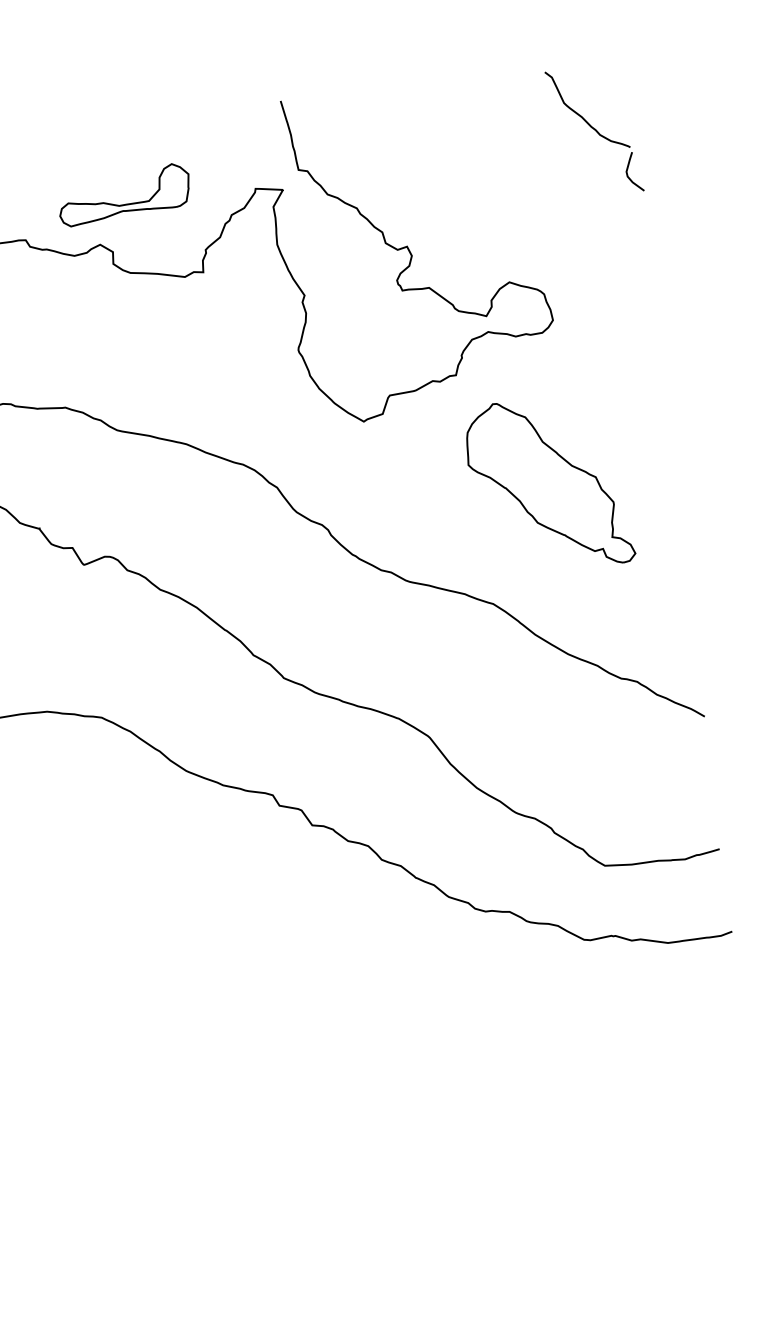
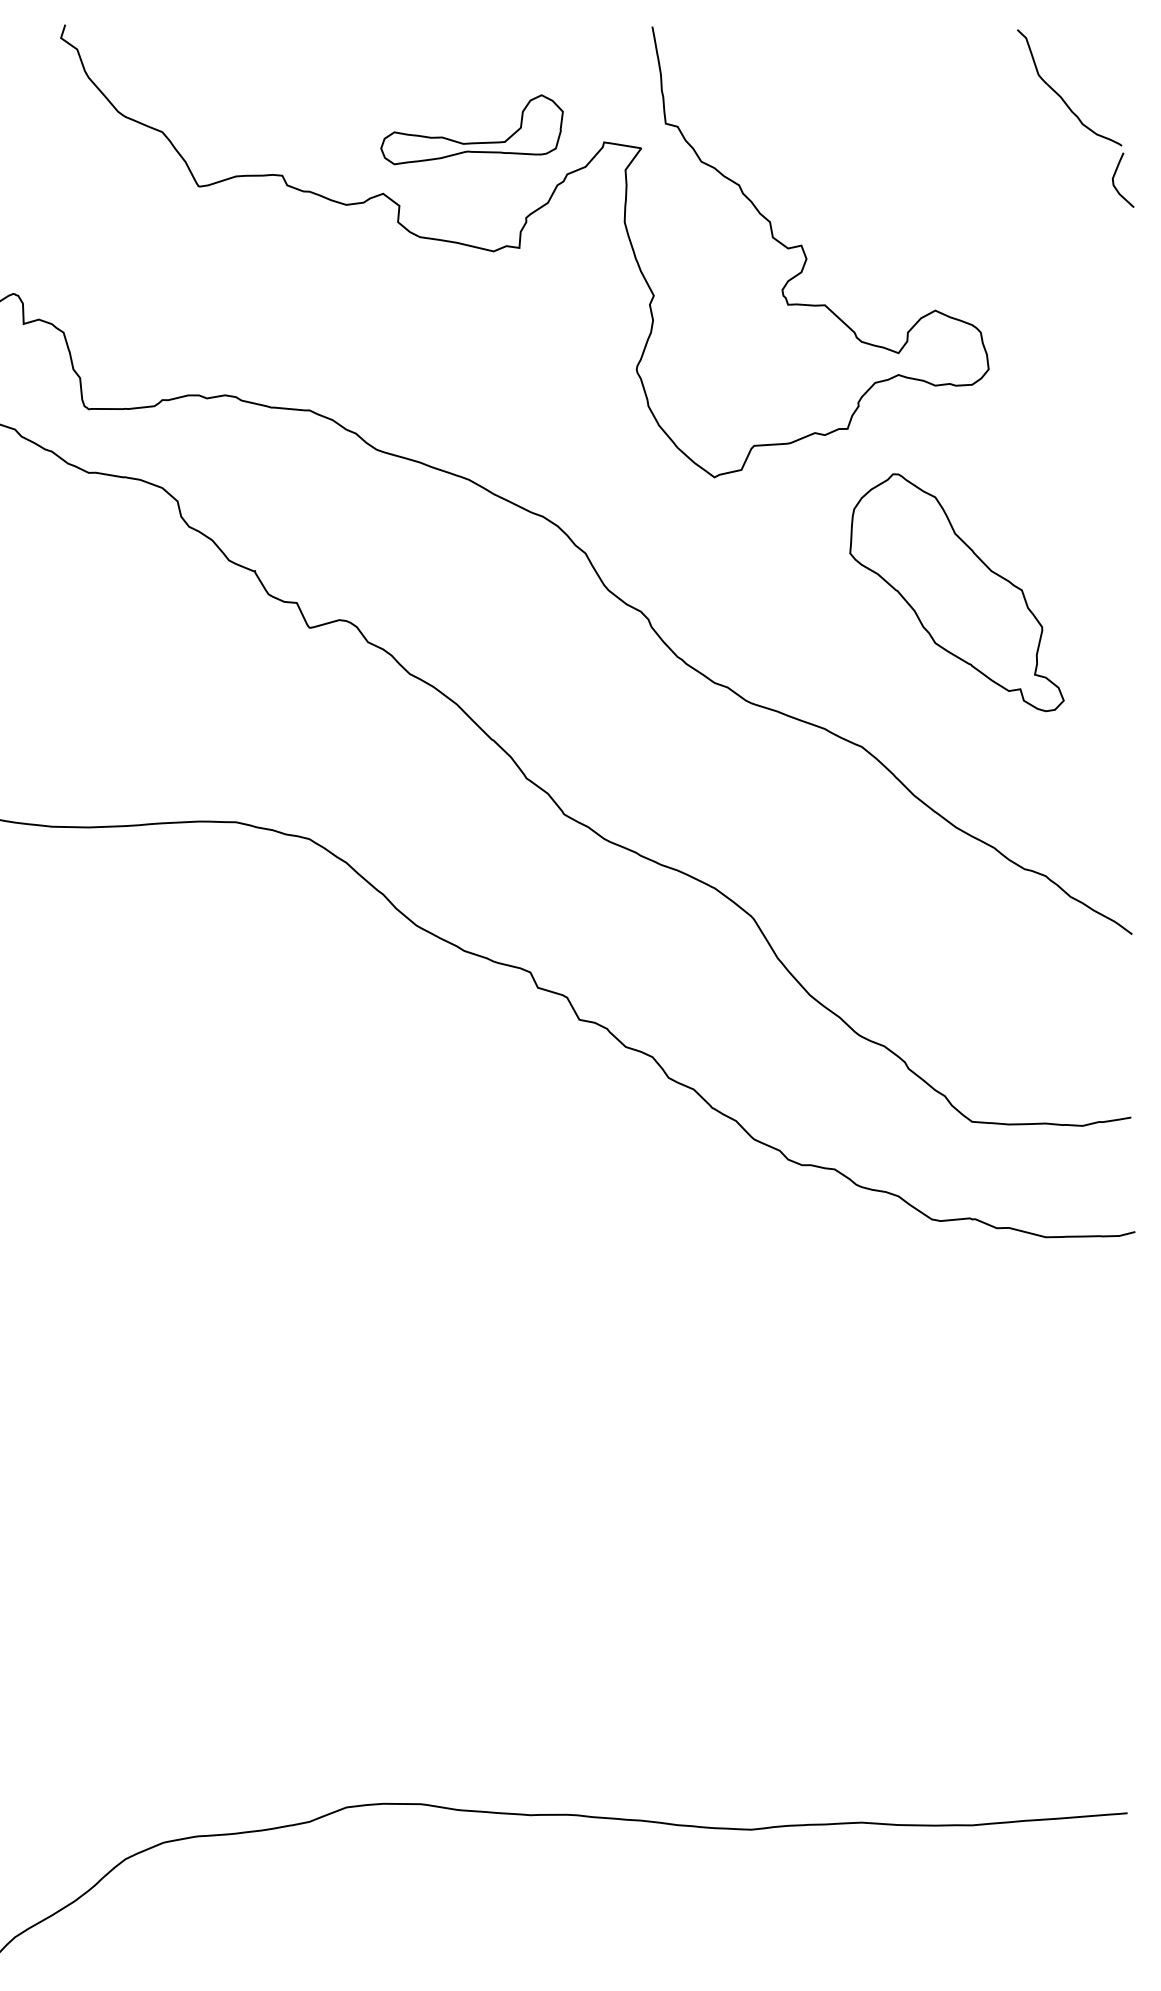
part: (125, 204) -> (471, 142), moved

